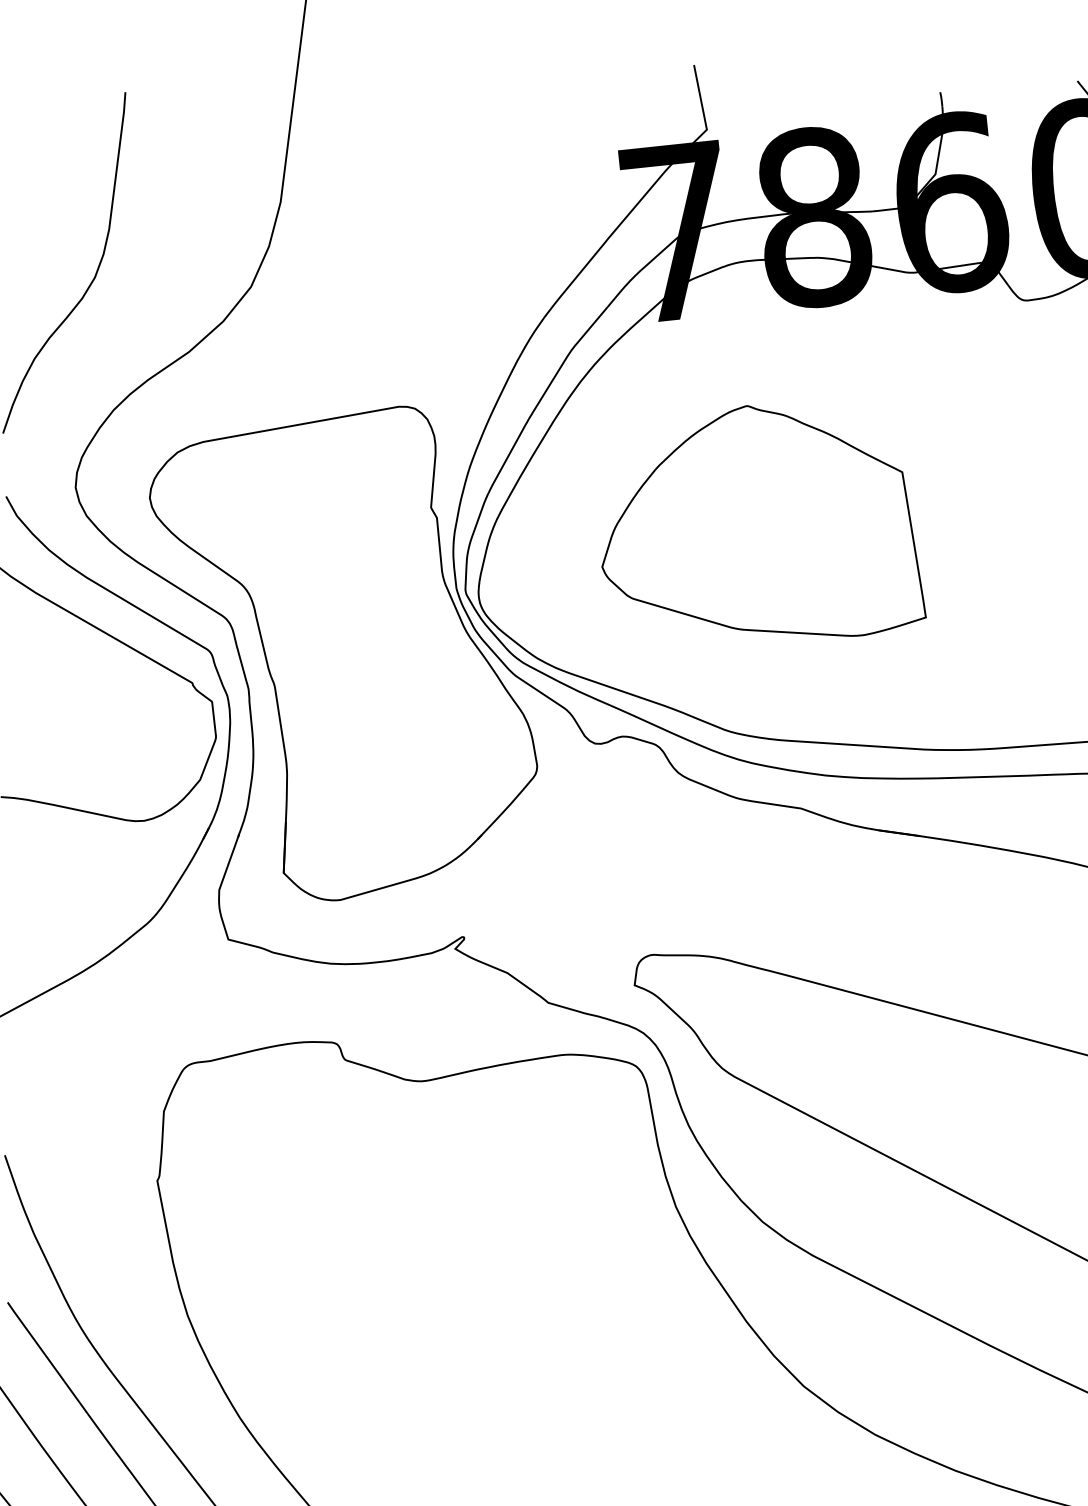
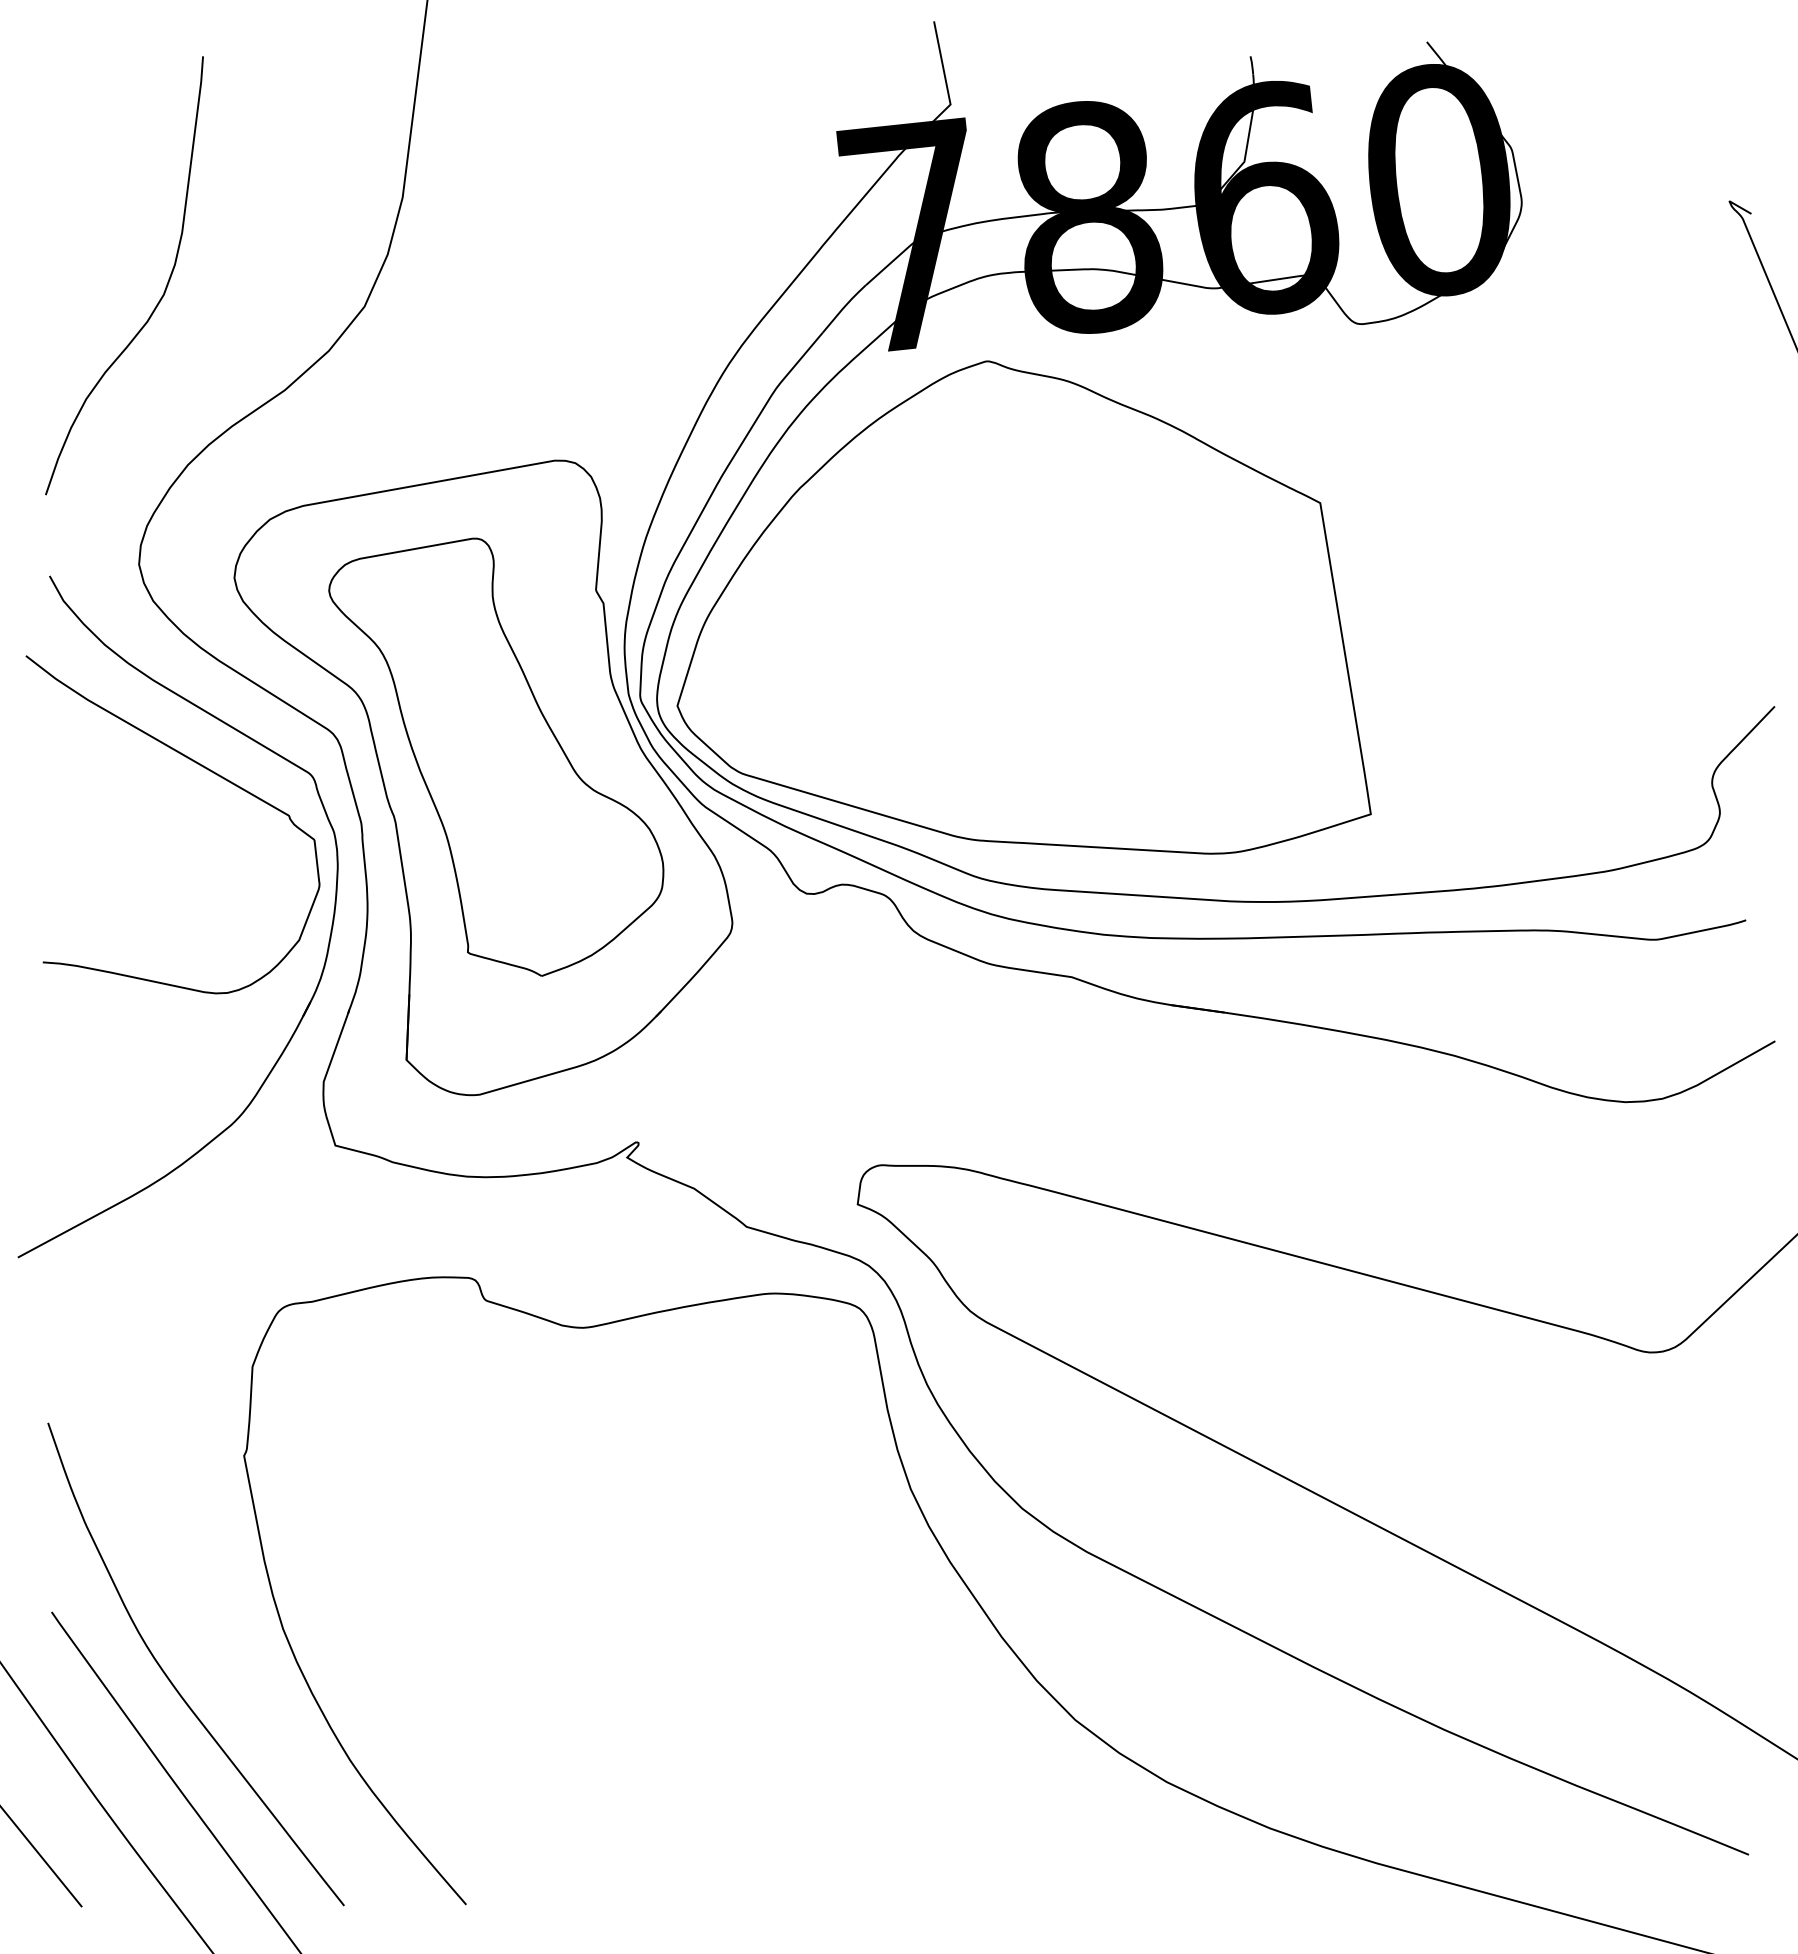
part: (763, 520) -> (1023, 607), size x1.67
part: (353, 636) -> (496, 756), added

